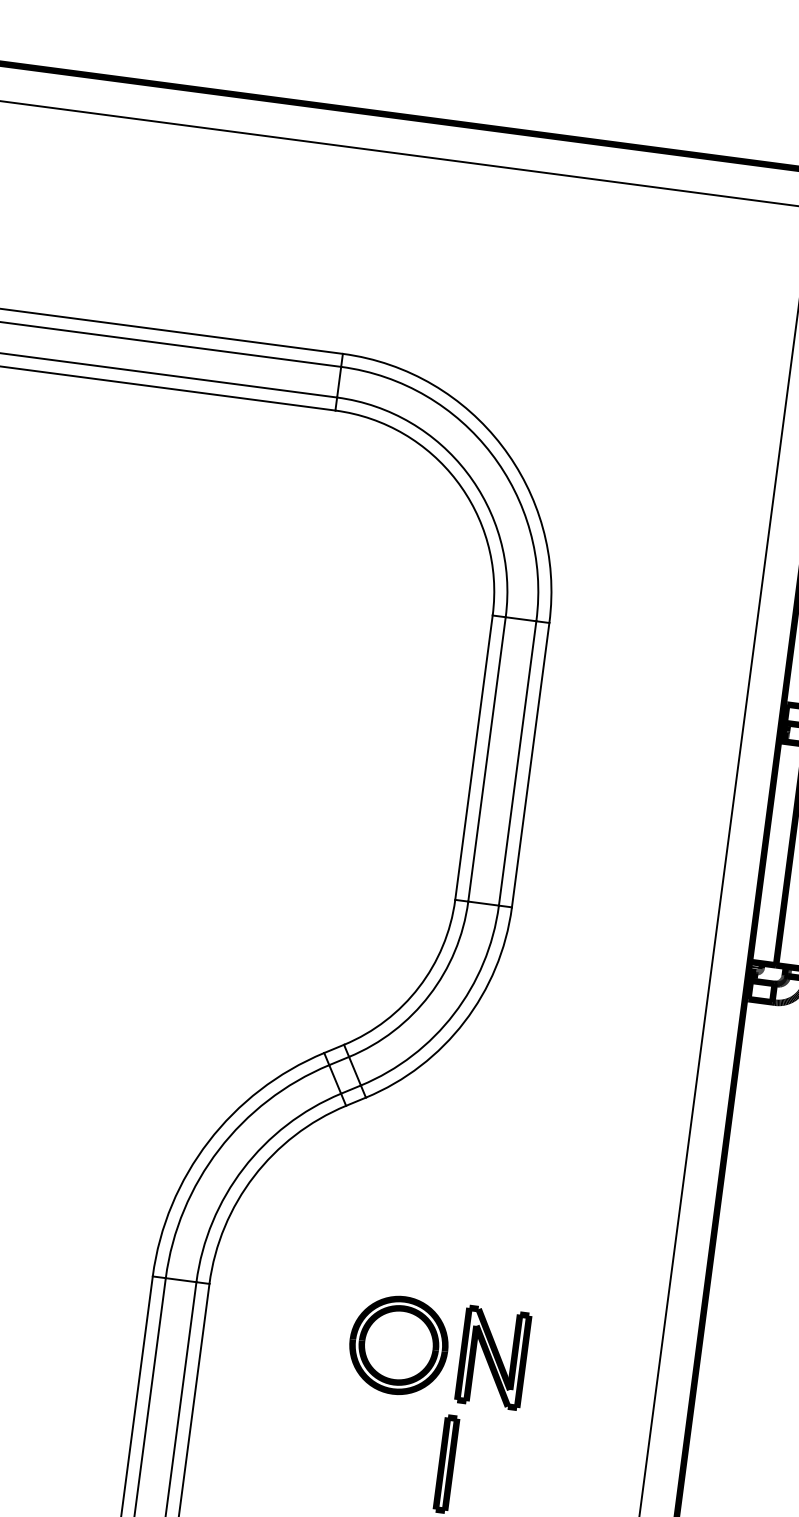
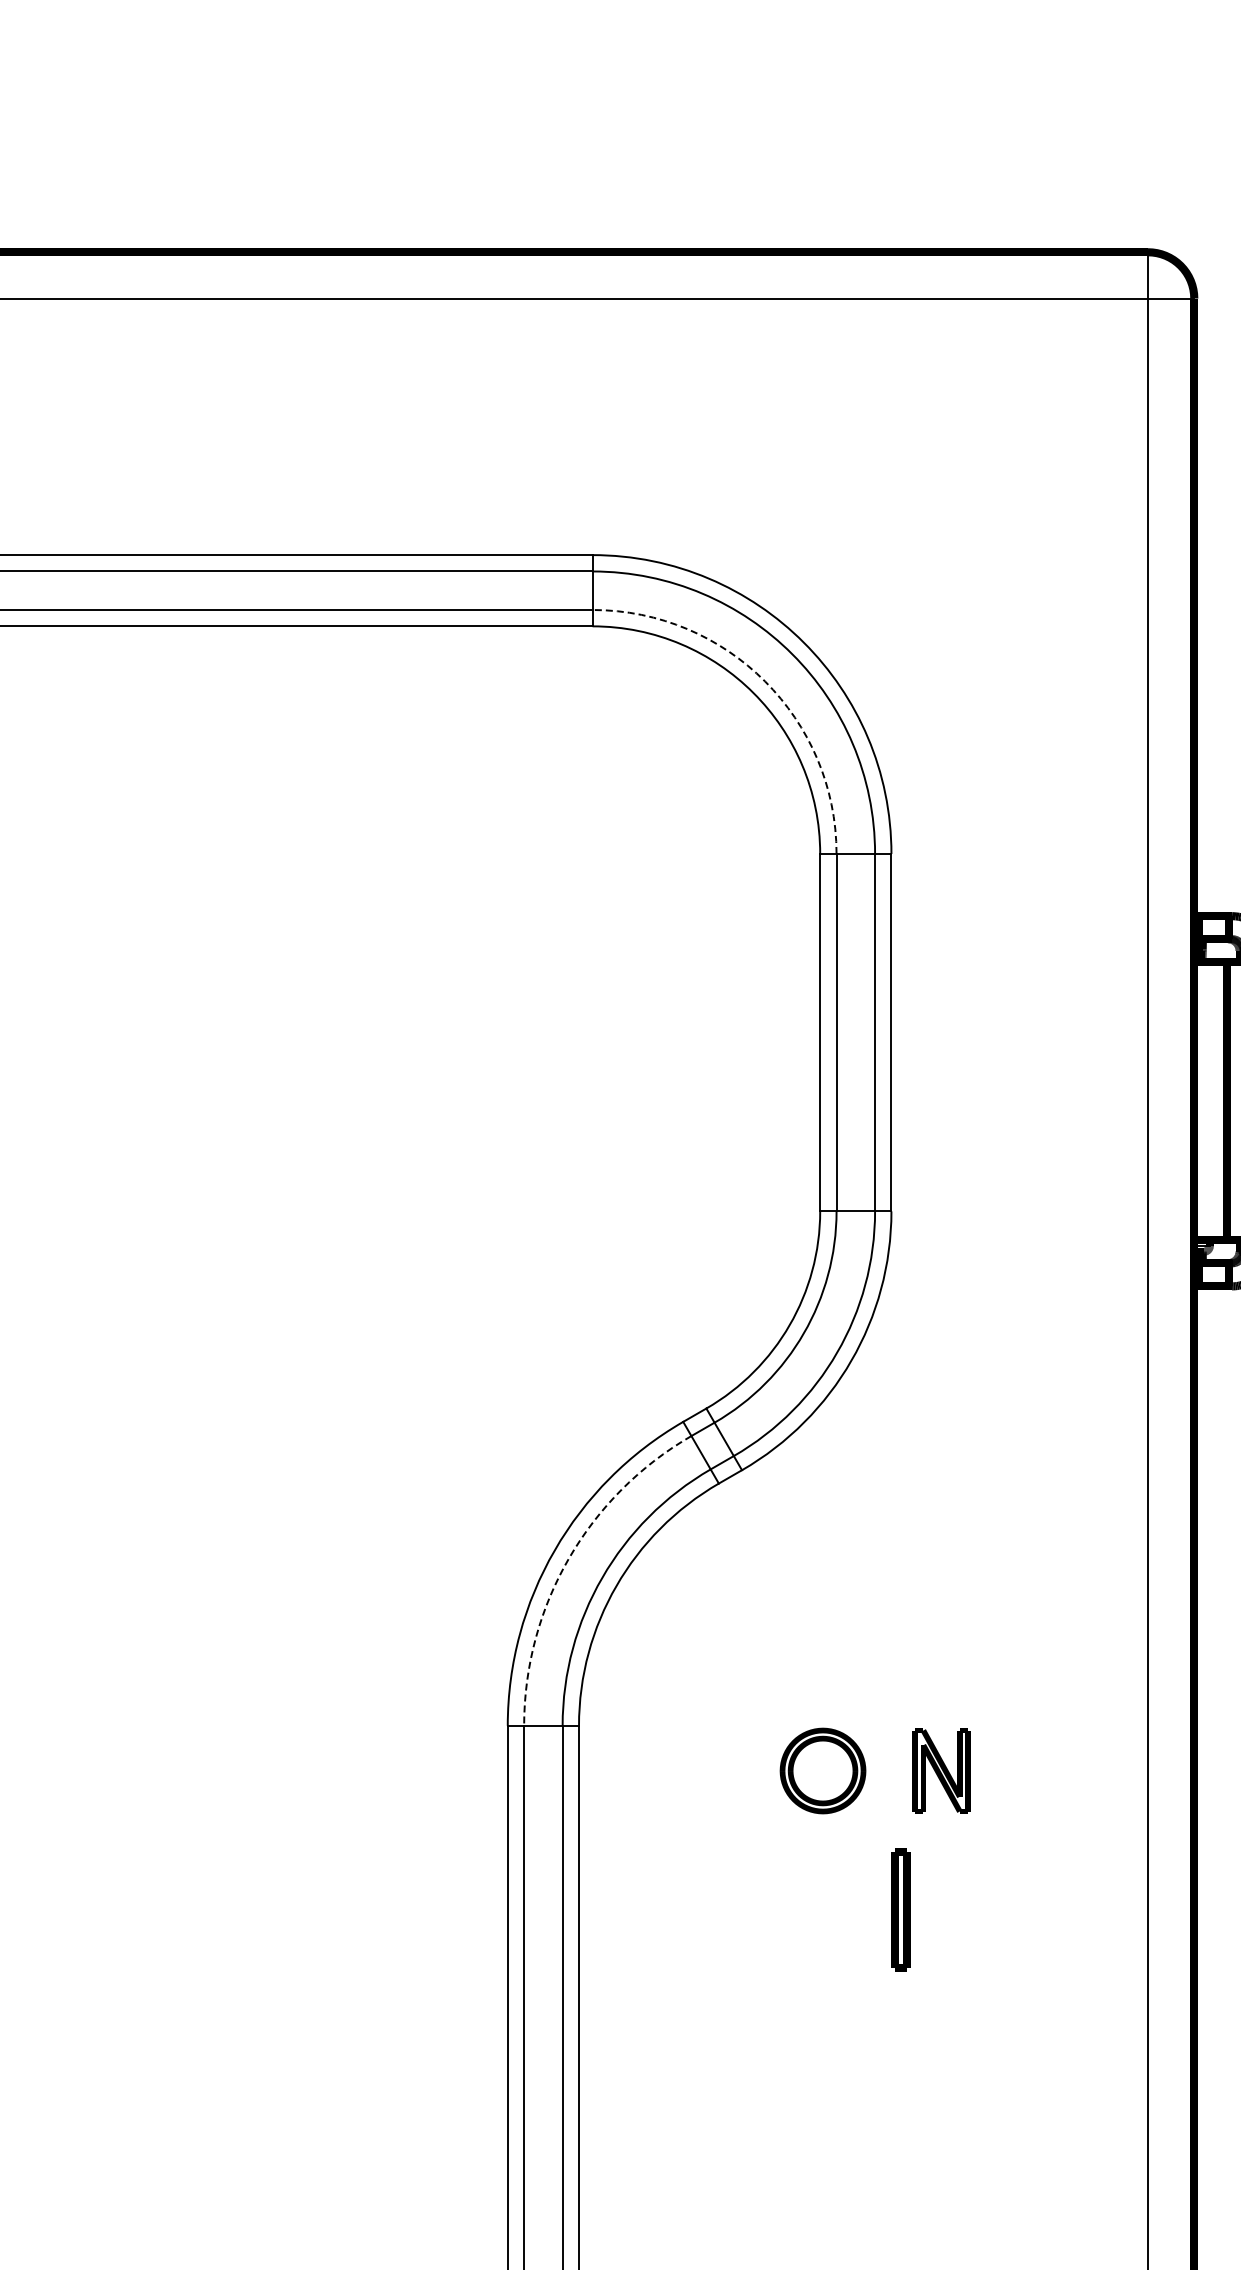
arc: (467, 472) -> (765, 681), solid -> dashed
arc: (218, 1149) -> (568, 1558), solid -> dashed
part: (398, 1344) -> (822, 1770), size x0.7
part: (493, 1357) -> (941, 1770), size x0.7

